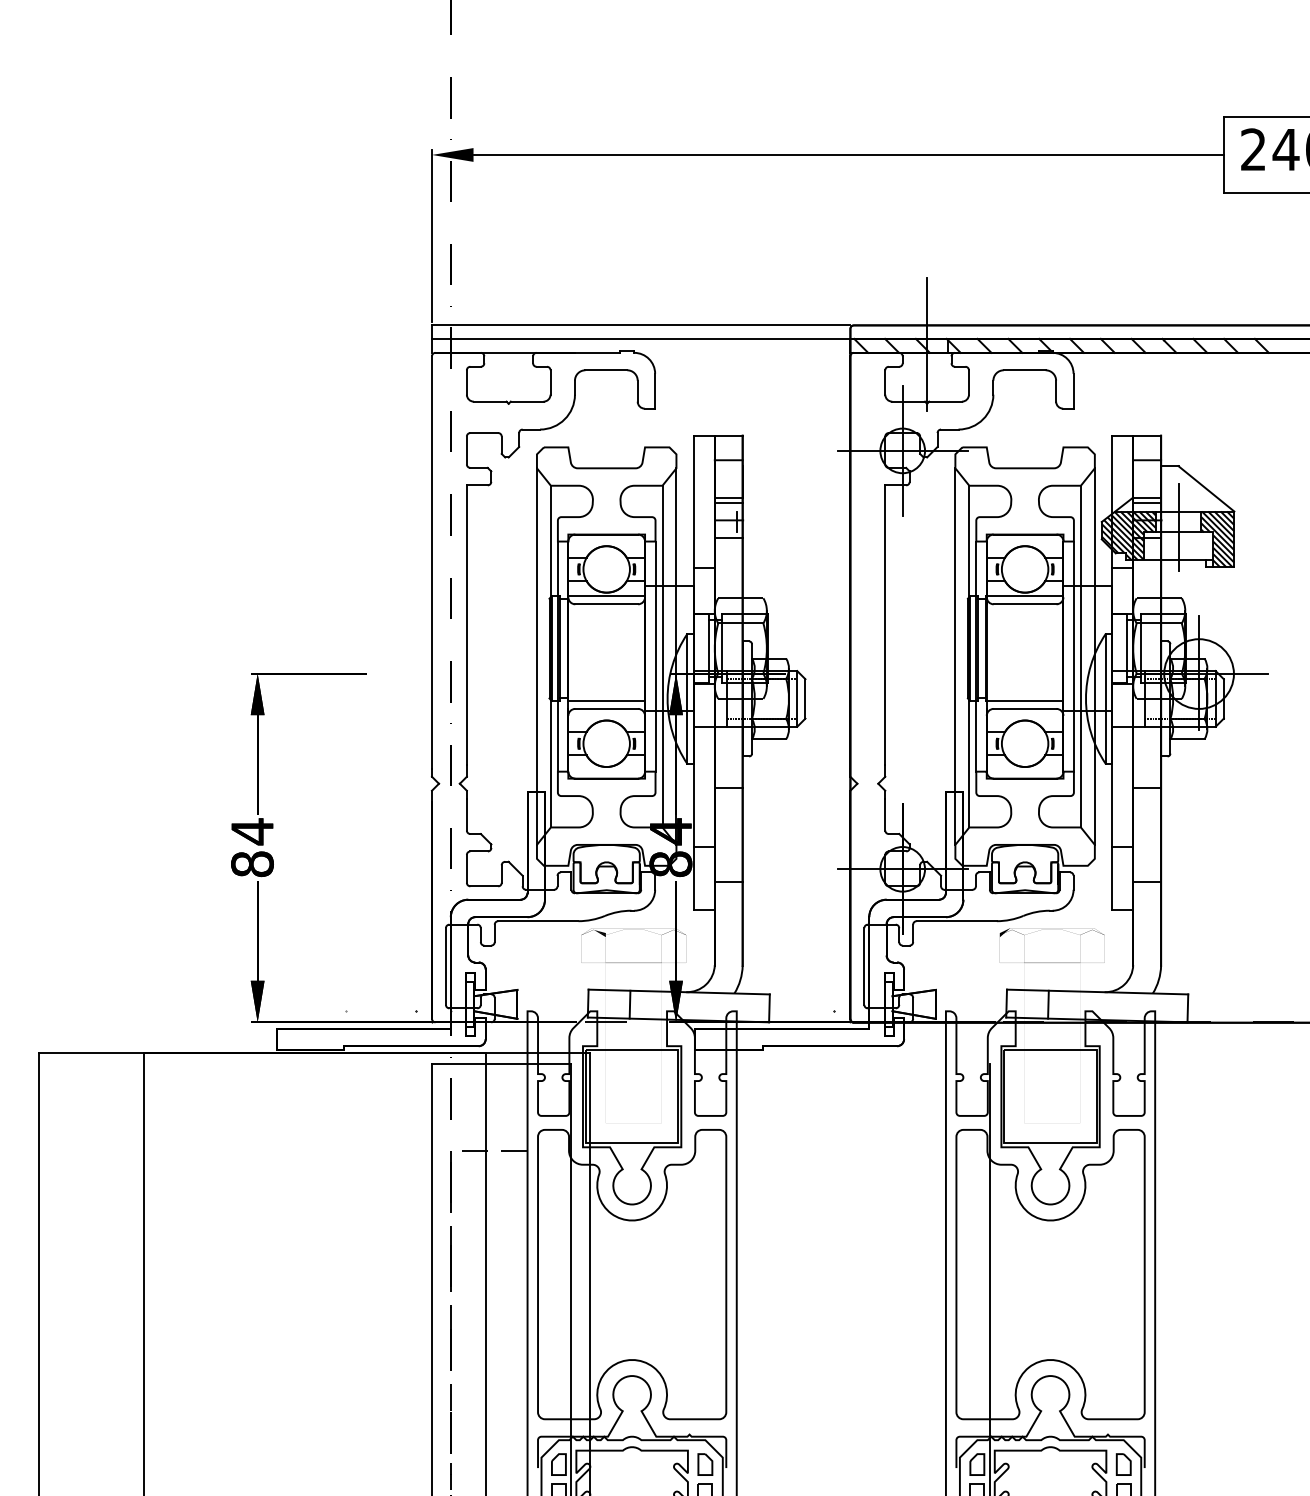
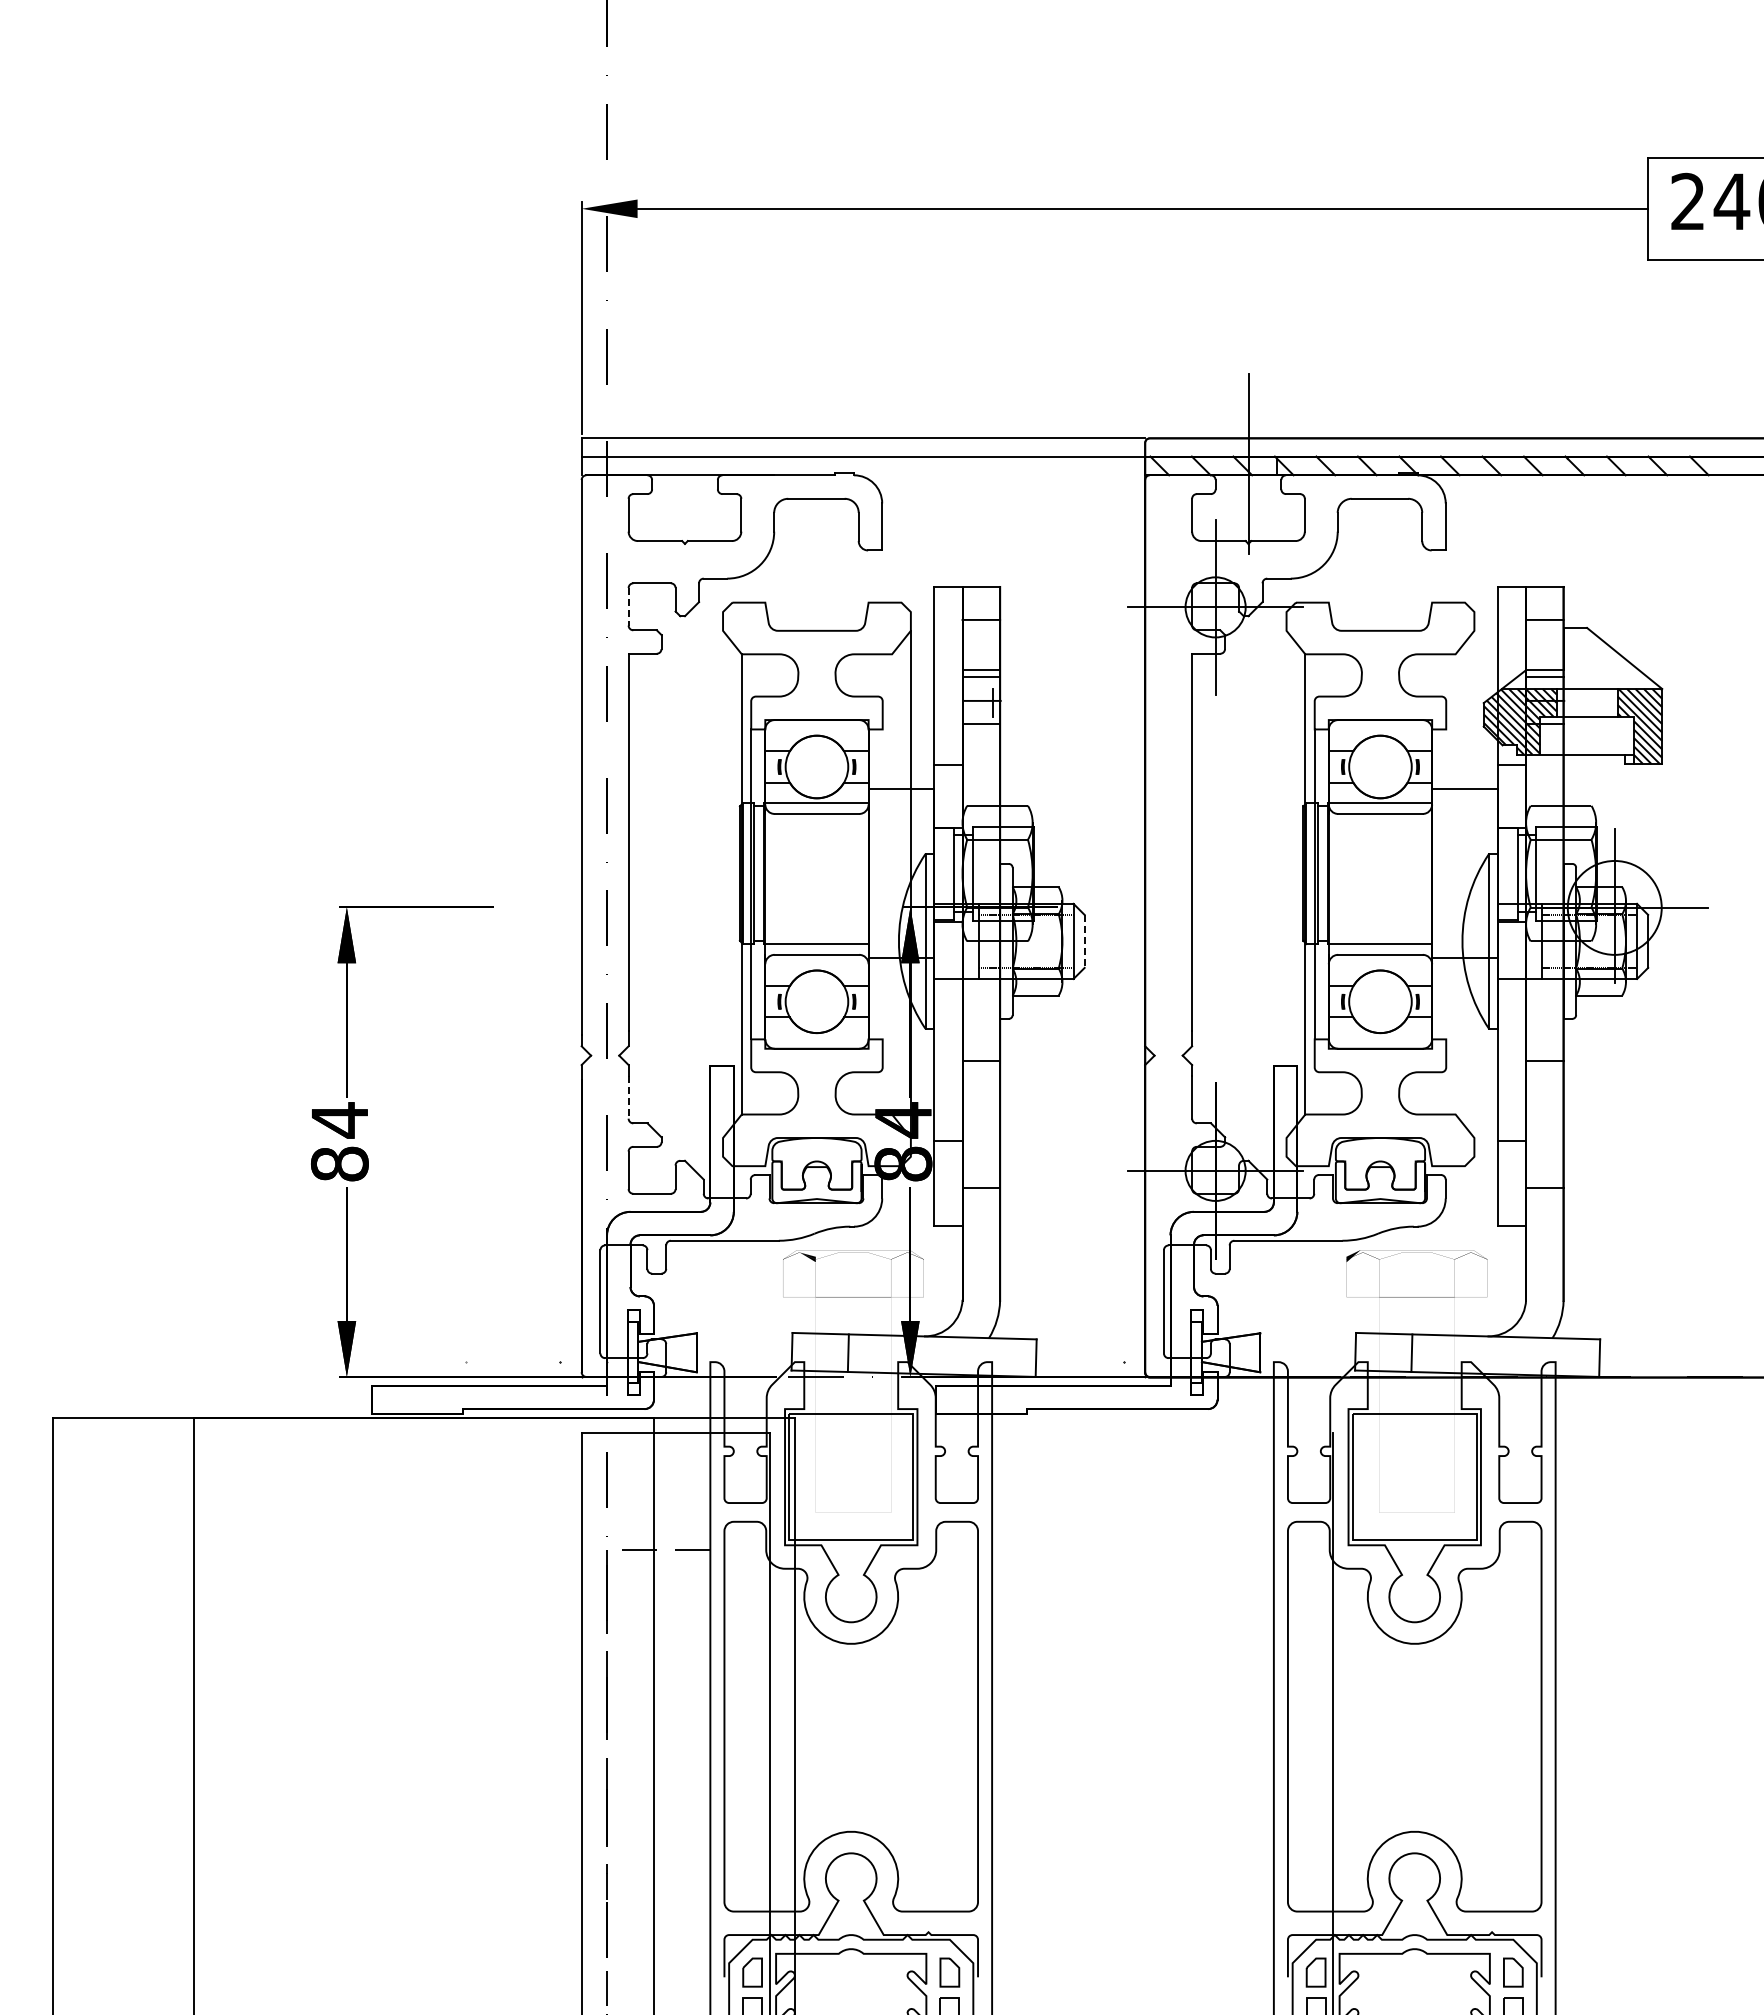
line: (466, 450) -> (628, 606), solid -> dashed
line: (1178, 527) -> (1587, 710), removed
line: (537, 655) -> (723, 883), removed
line: (955, 655) -> (1286, 883), removed
line: (1094, 655) -> (1474, 883), removed
line: (655, 656) -> (882, 884), removed
line: (662, 656) -> (892, 884), removed
line: (1074, 656) -> (1446, 884), removed
line: (1080, 656) -> (1455, 884), removed
line: (805, 698) -> (1084, 941), solid -> dashed
line: (466, 814) -> (628, 1097), solid -> dashed

